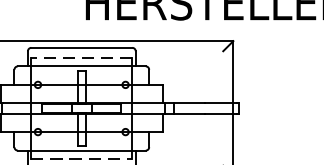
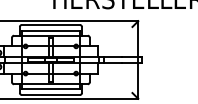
line: (81, 57) -> (50, 30), dashed -> solid
line: (82, 159) -> (51, 89), dashed -> solid

